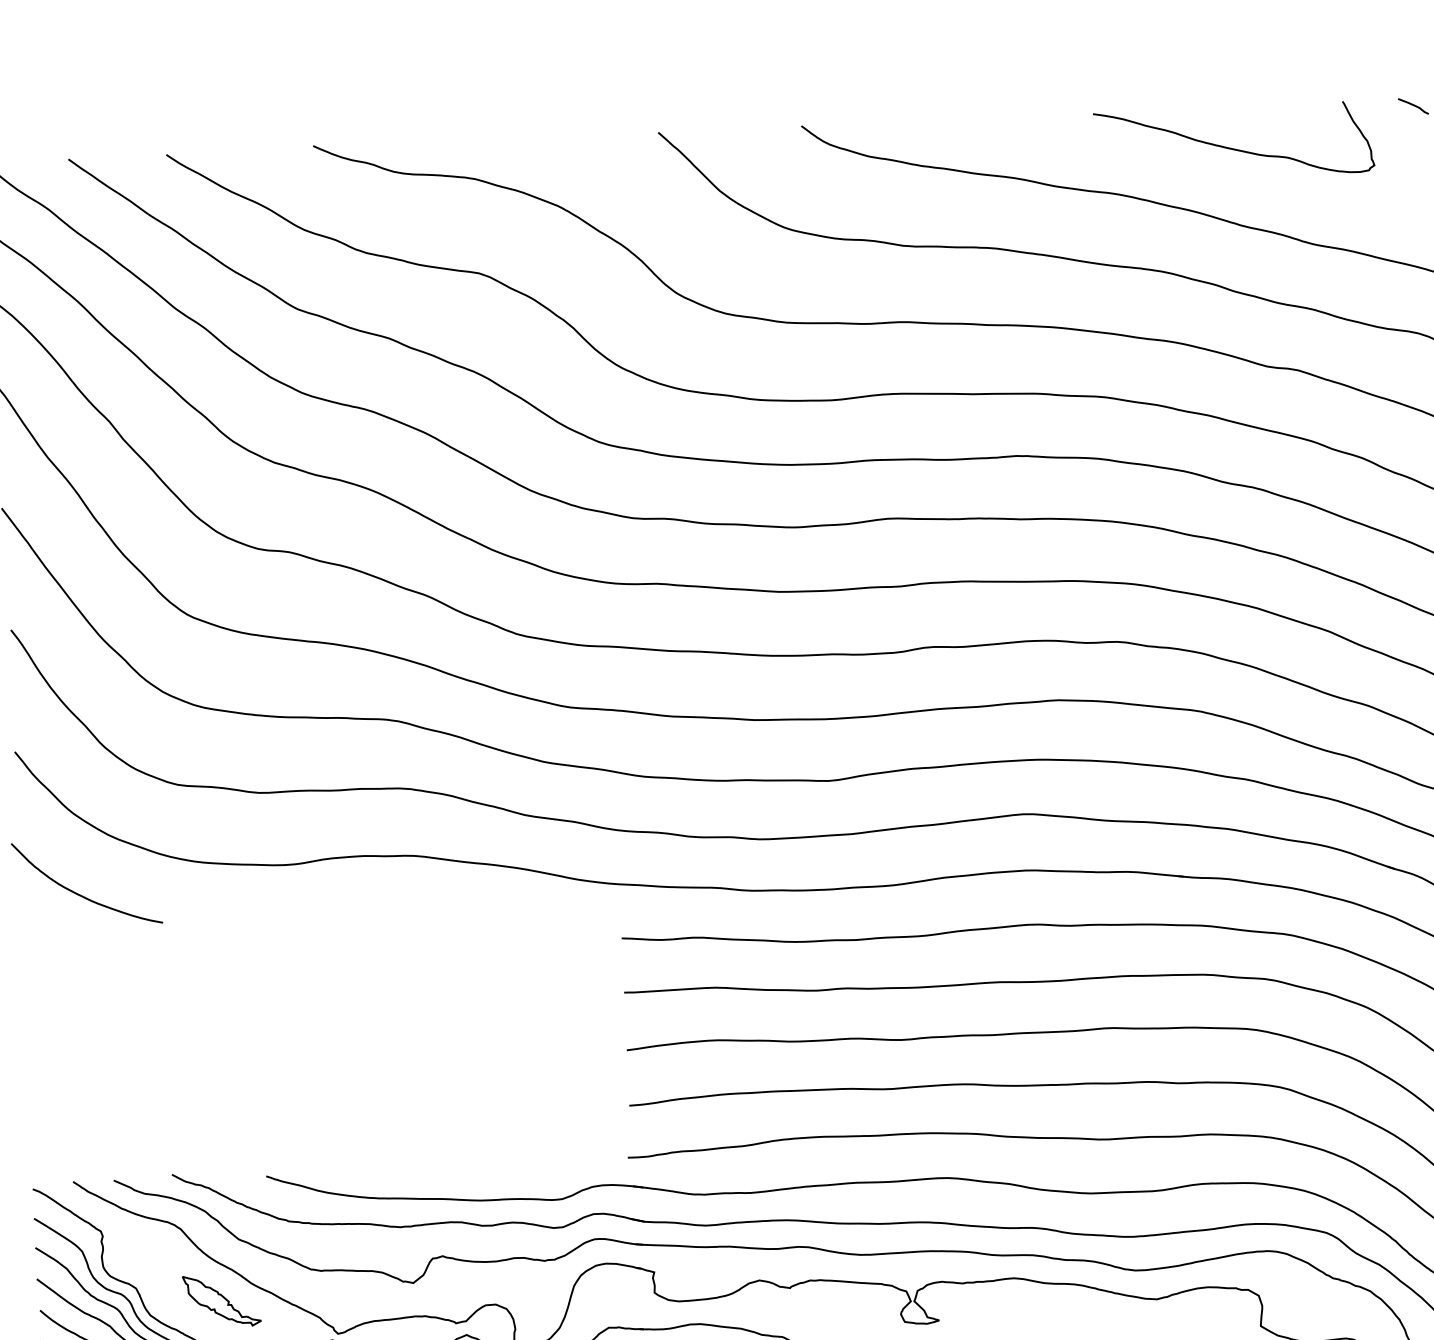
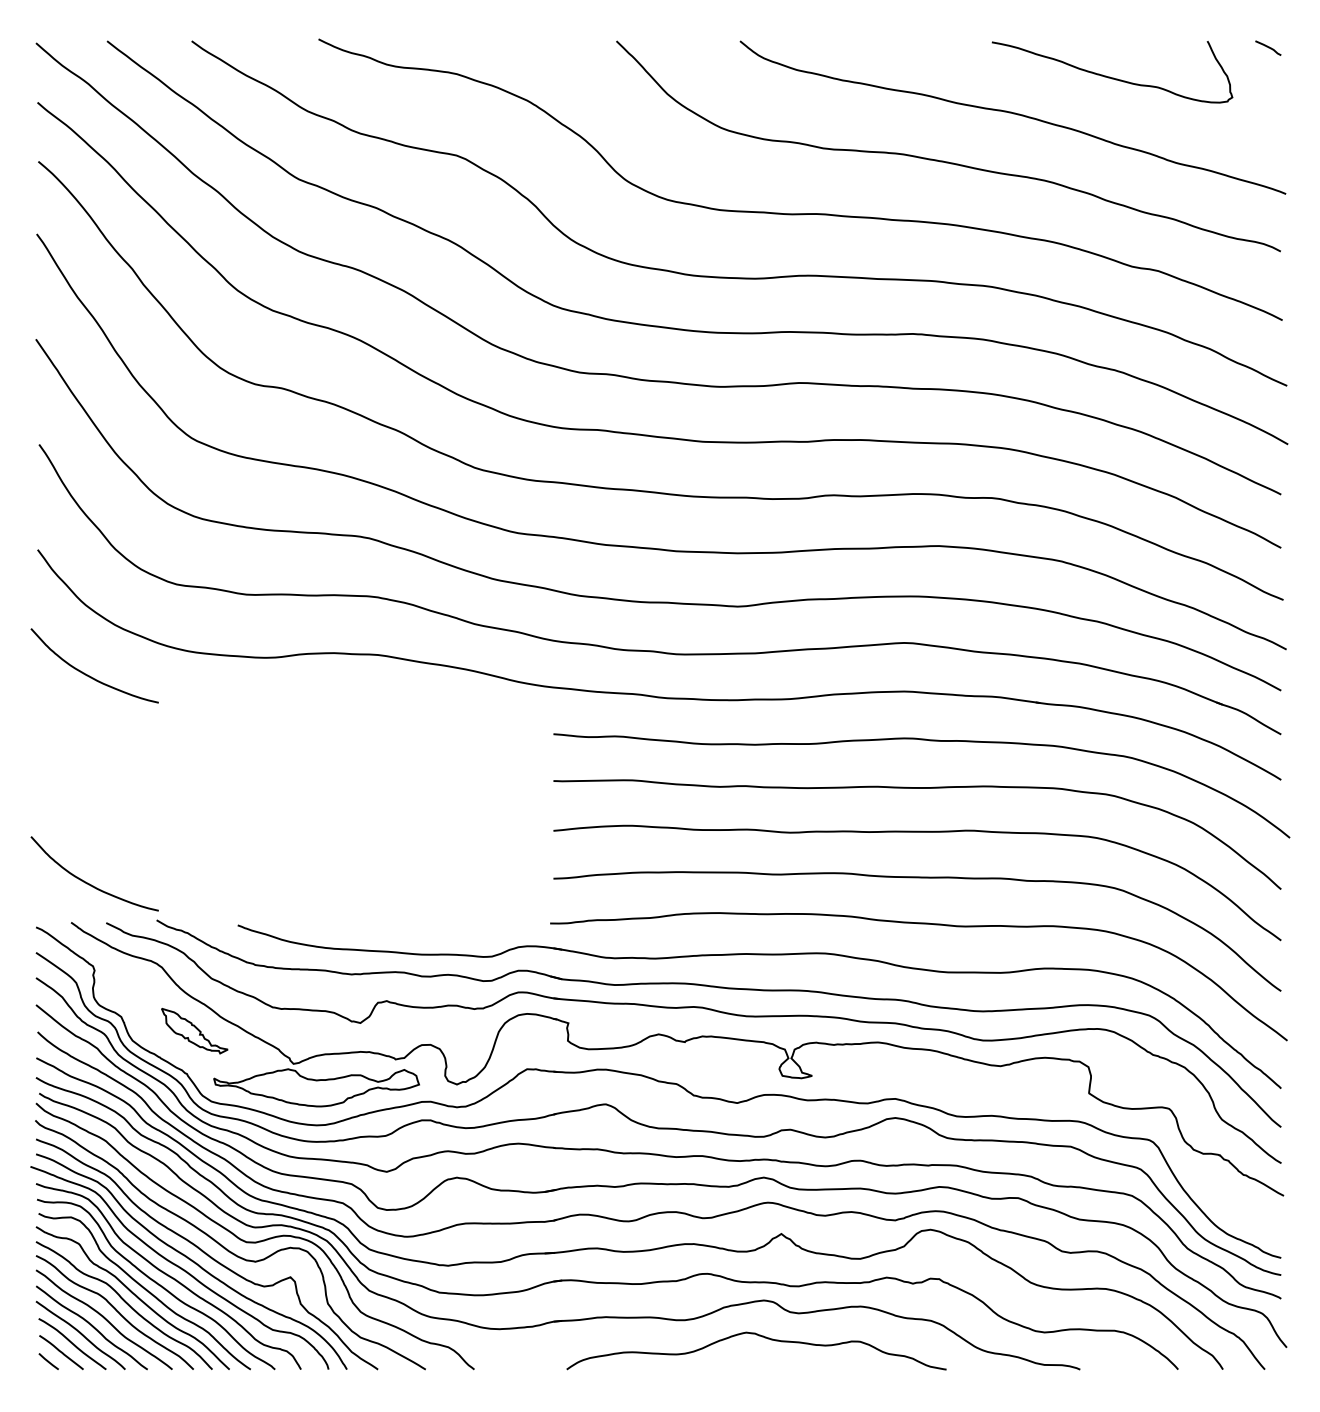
curve: (92, 1135) -> (89, 883), added

